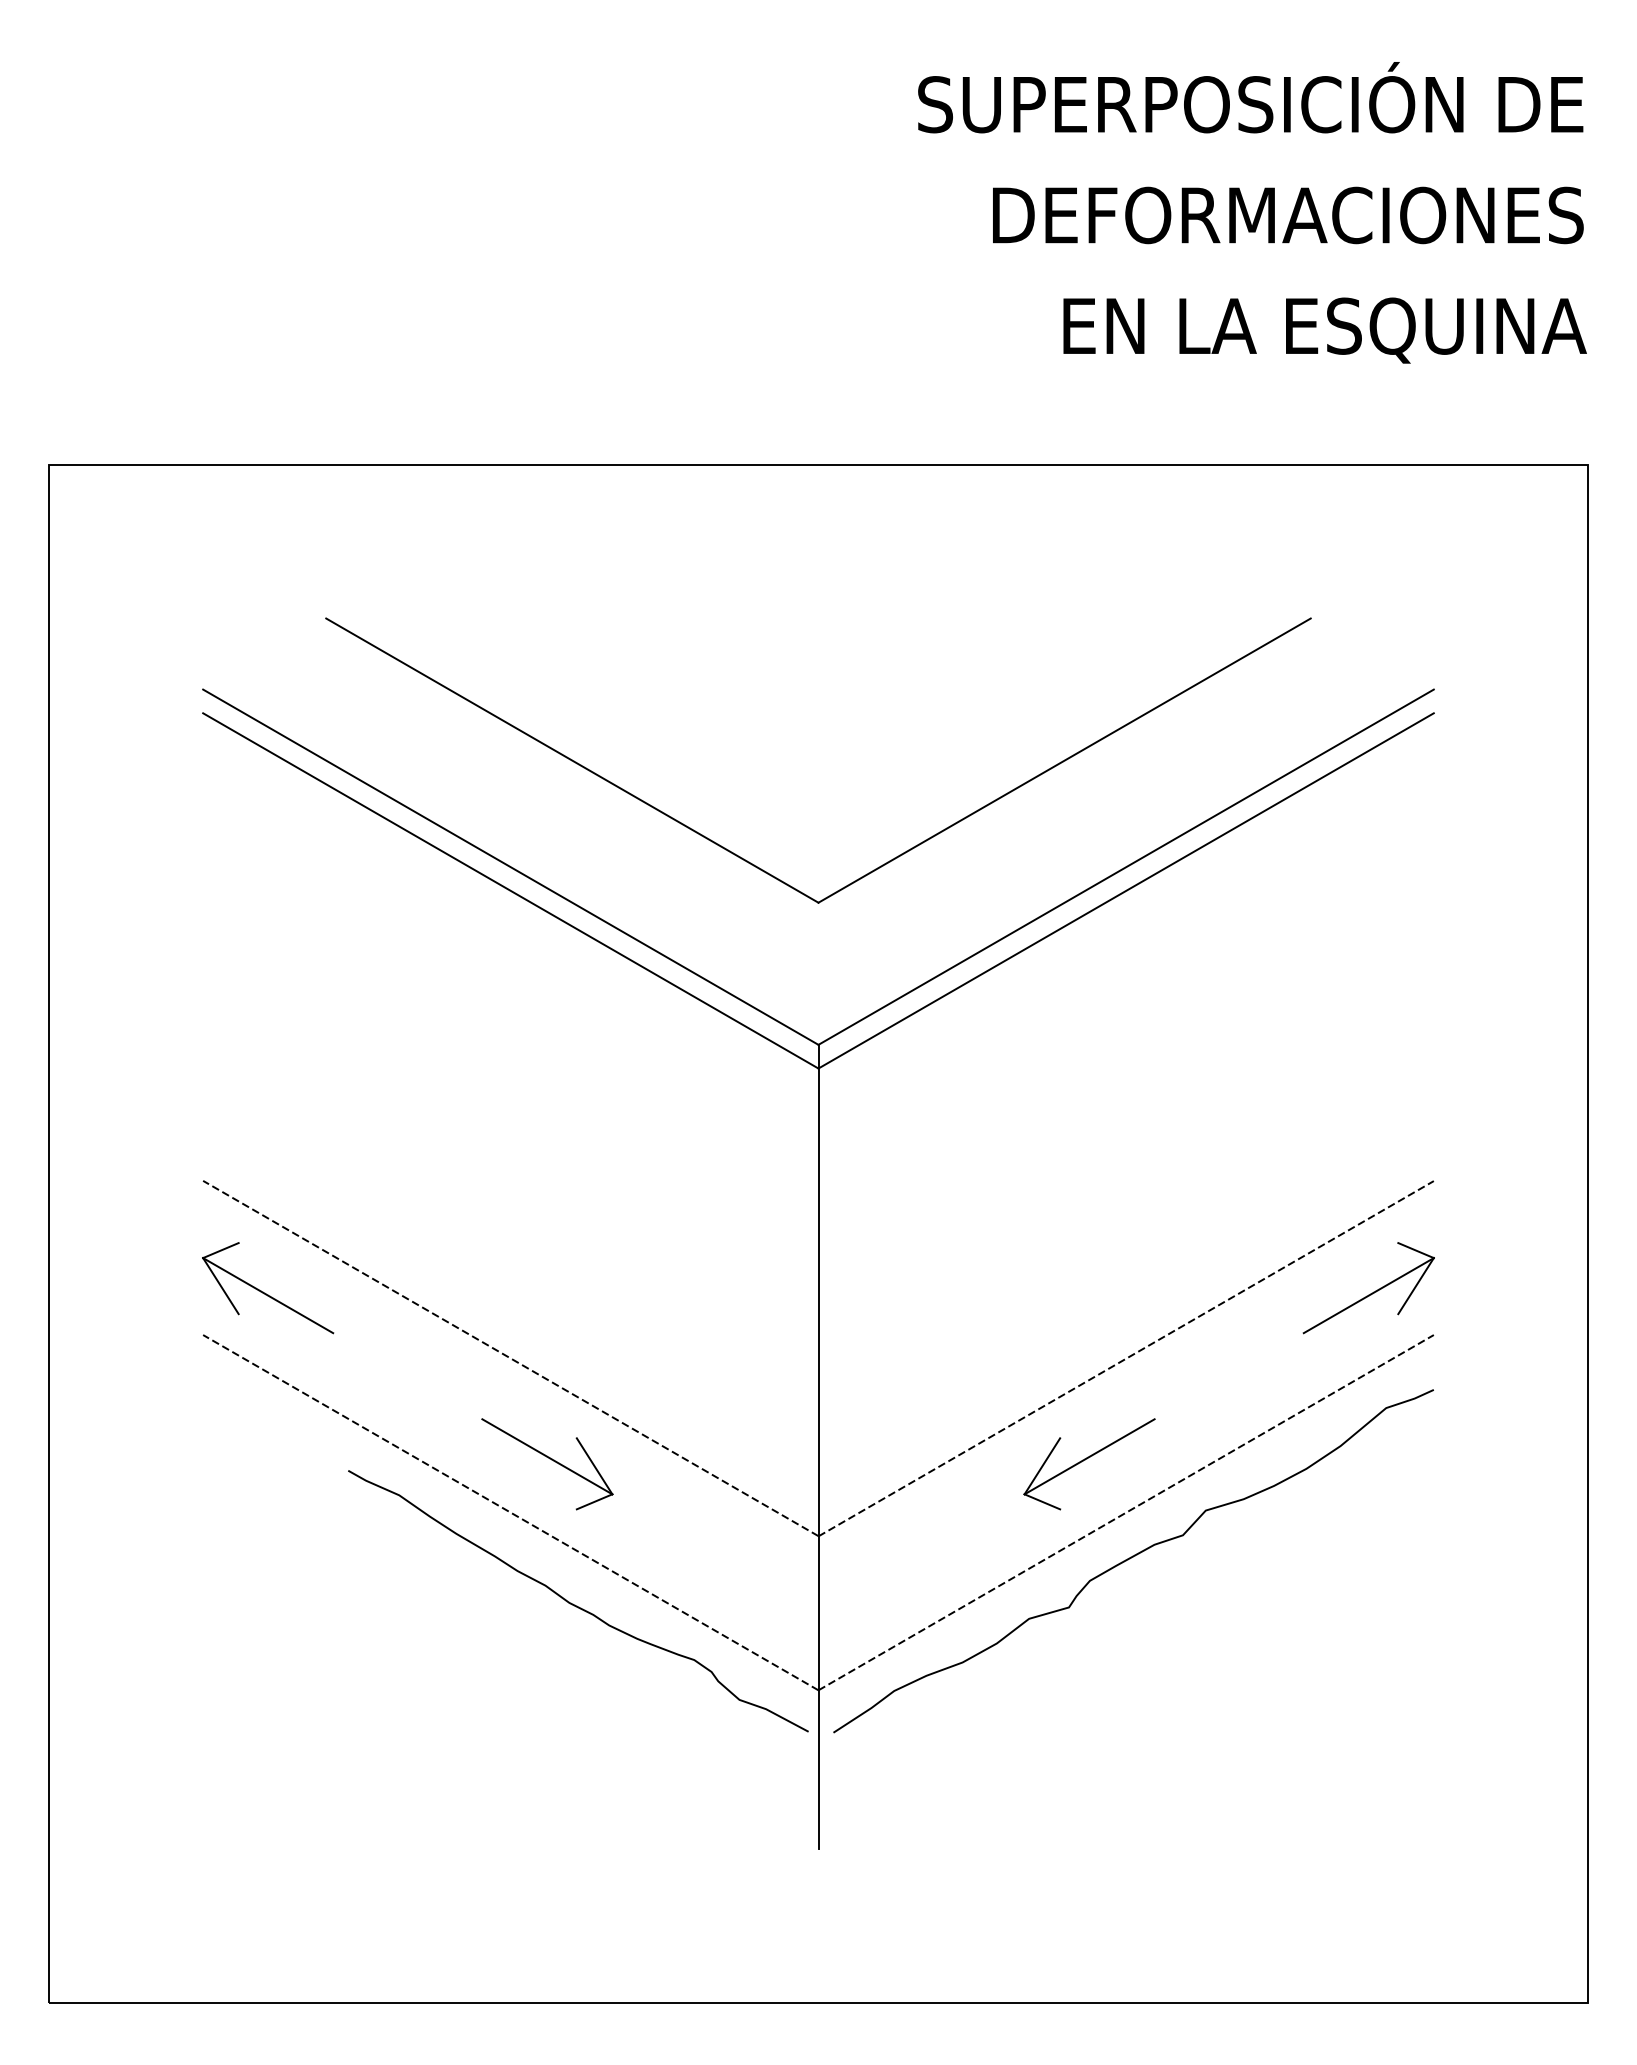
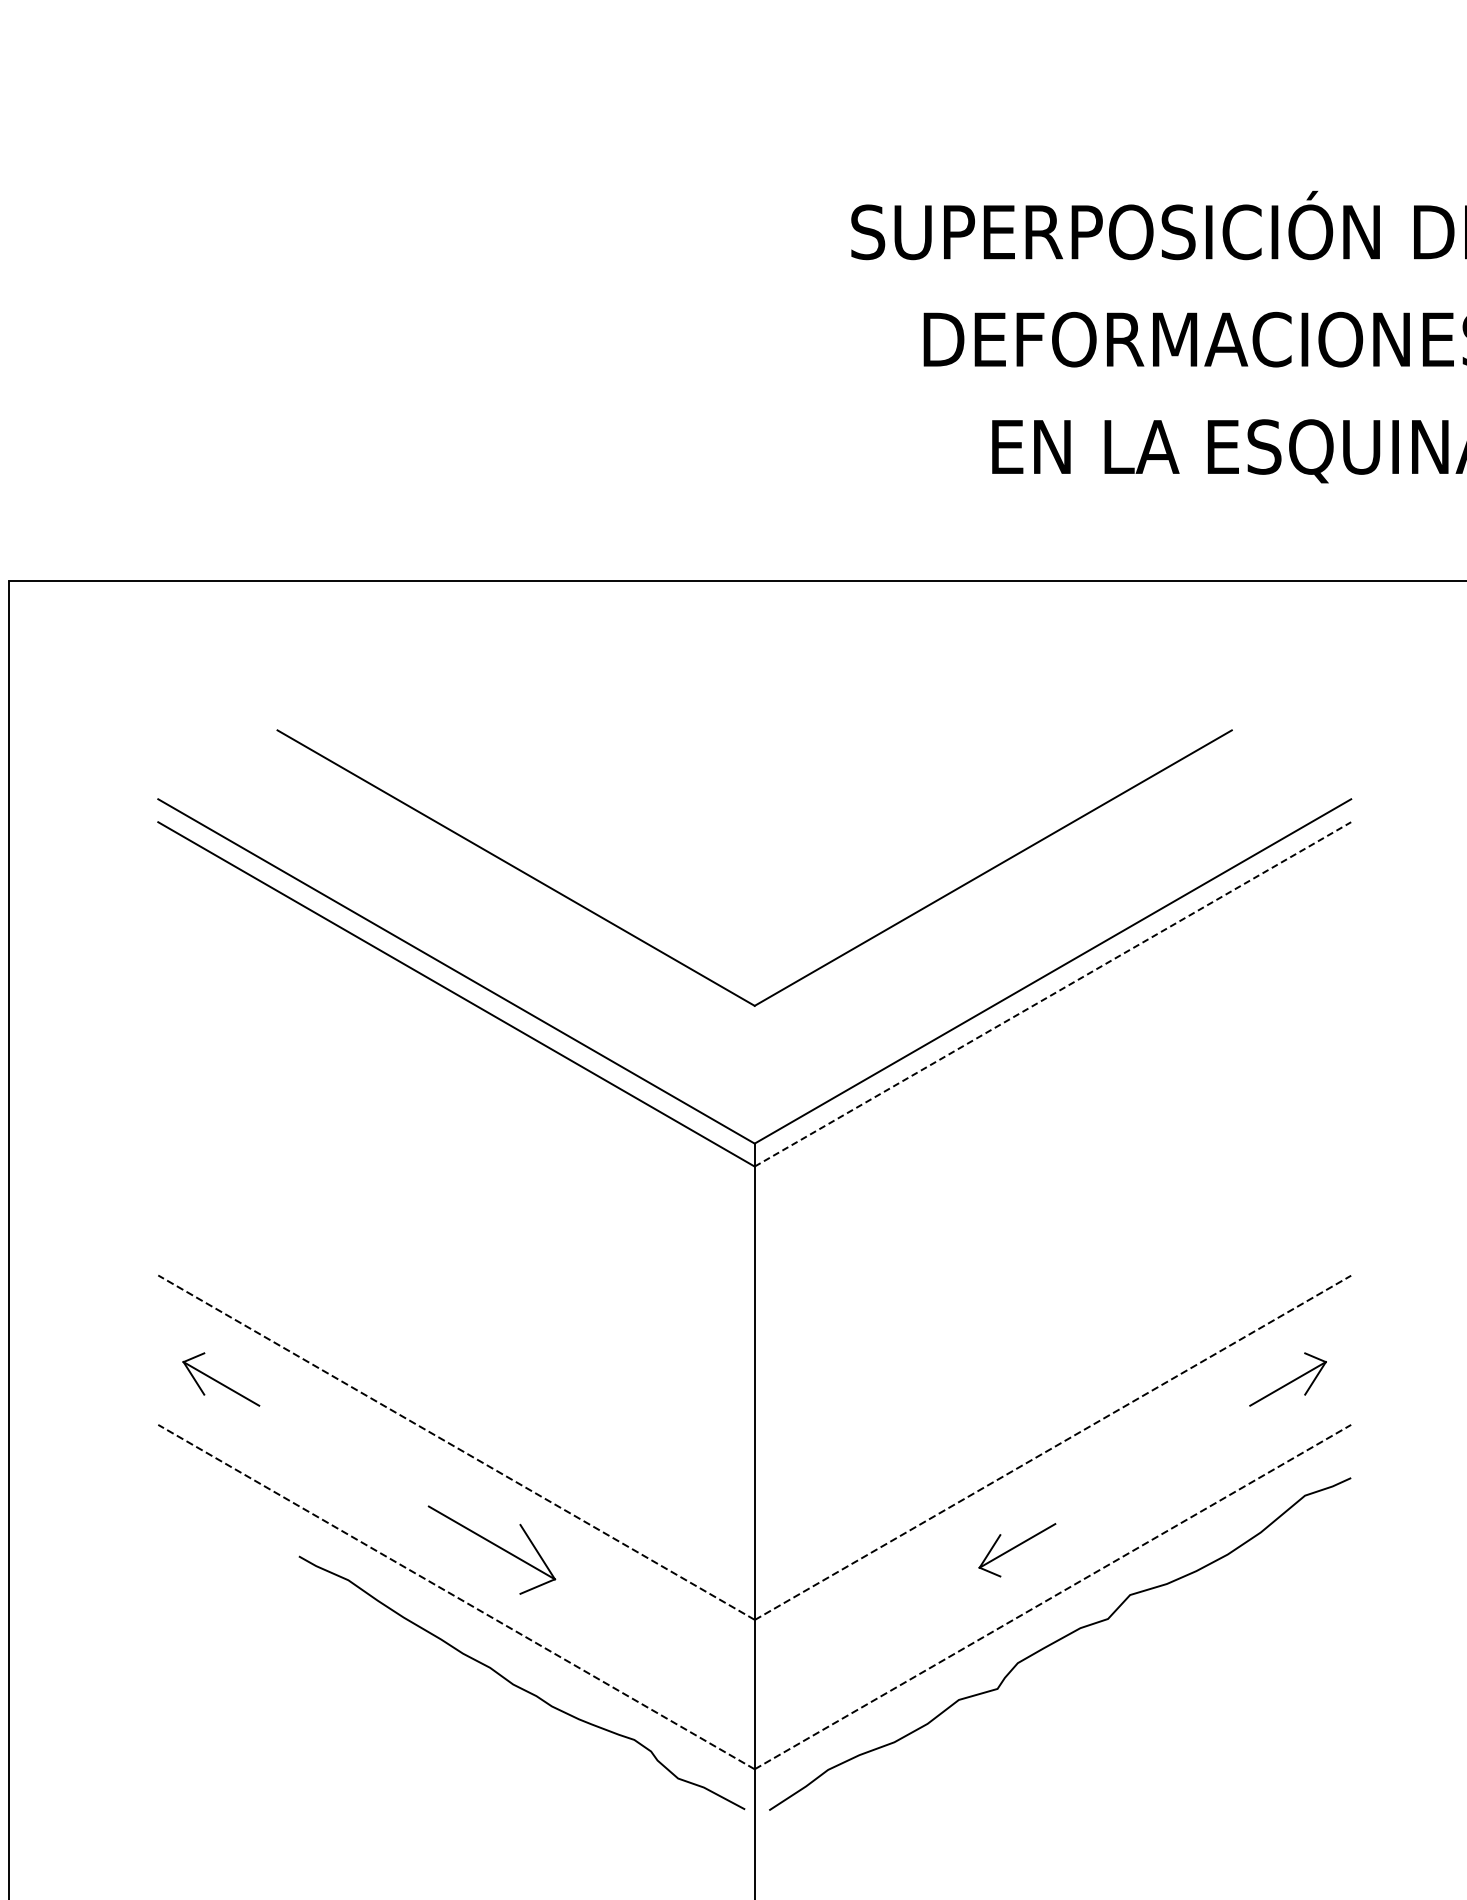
line: (1126, 890) -> (1053, 993), solid -> dashed
part: (268, 1288) -> (221, 1379), size x0.6
part: (1368, 1288) -> (1287, 1379), size x0.6
part: (1089, 1464) -> (1017, 1550), size x0.6

